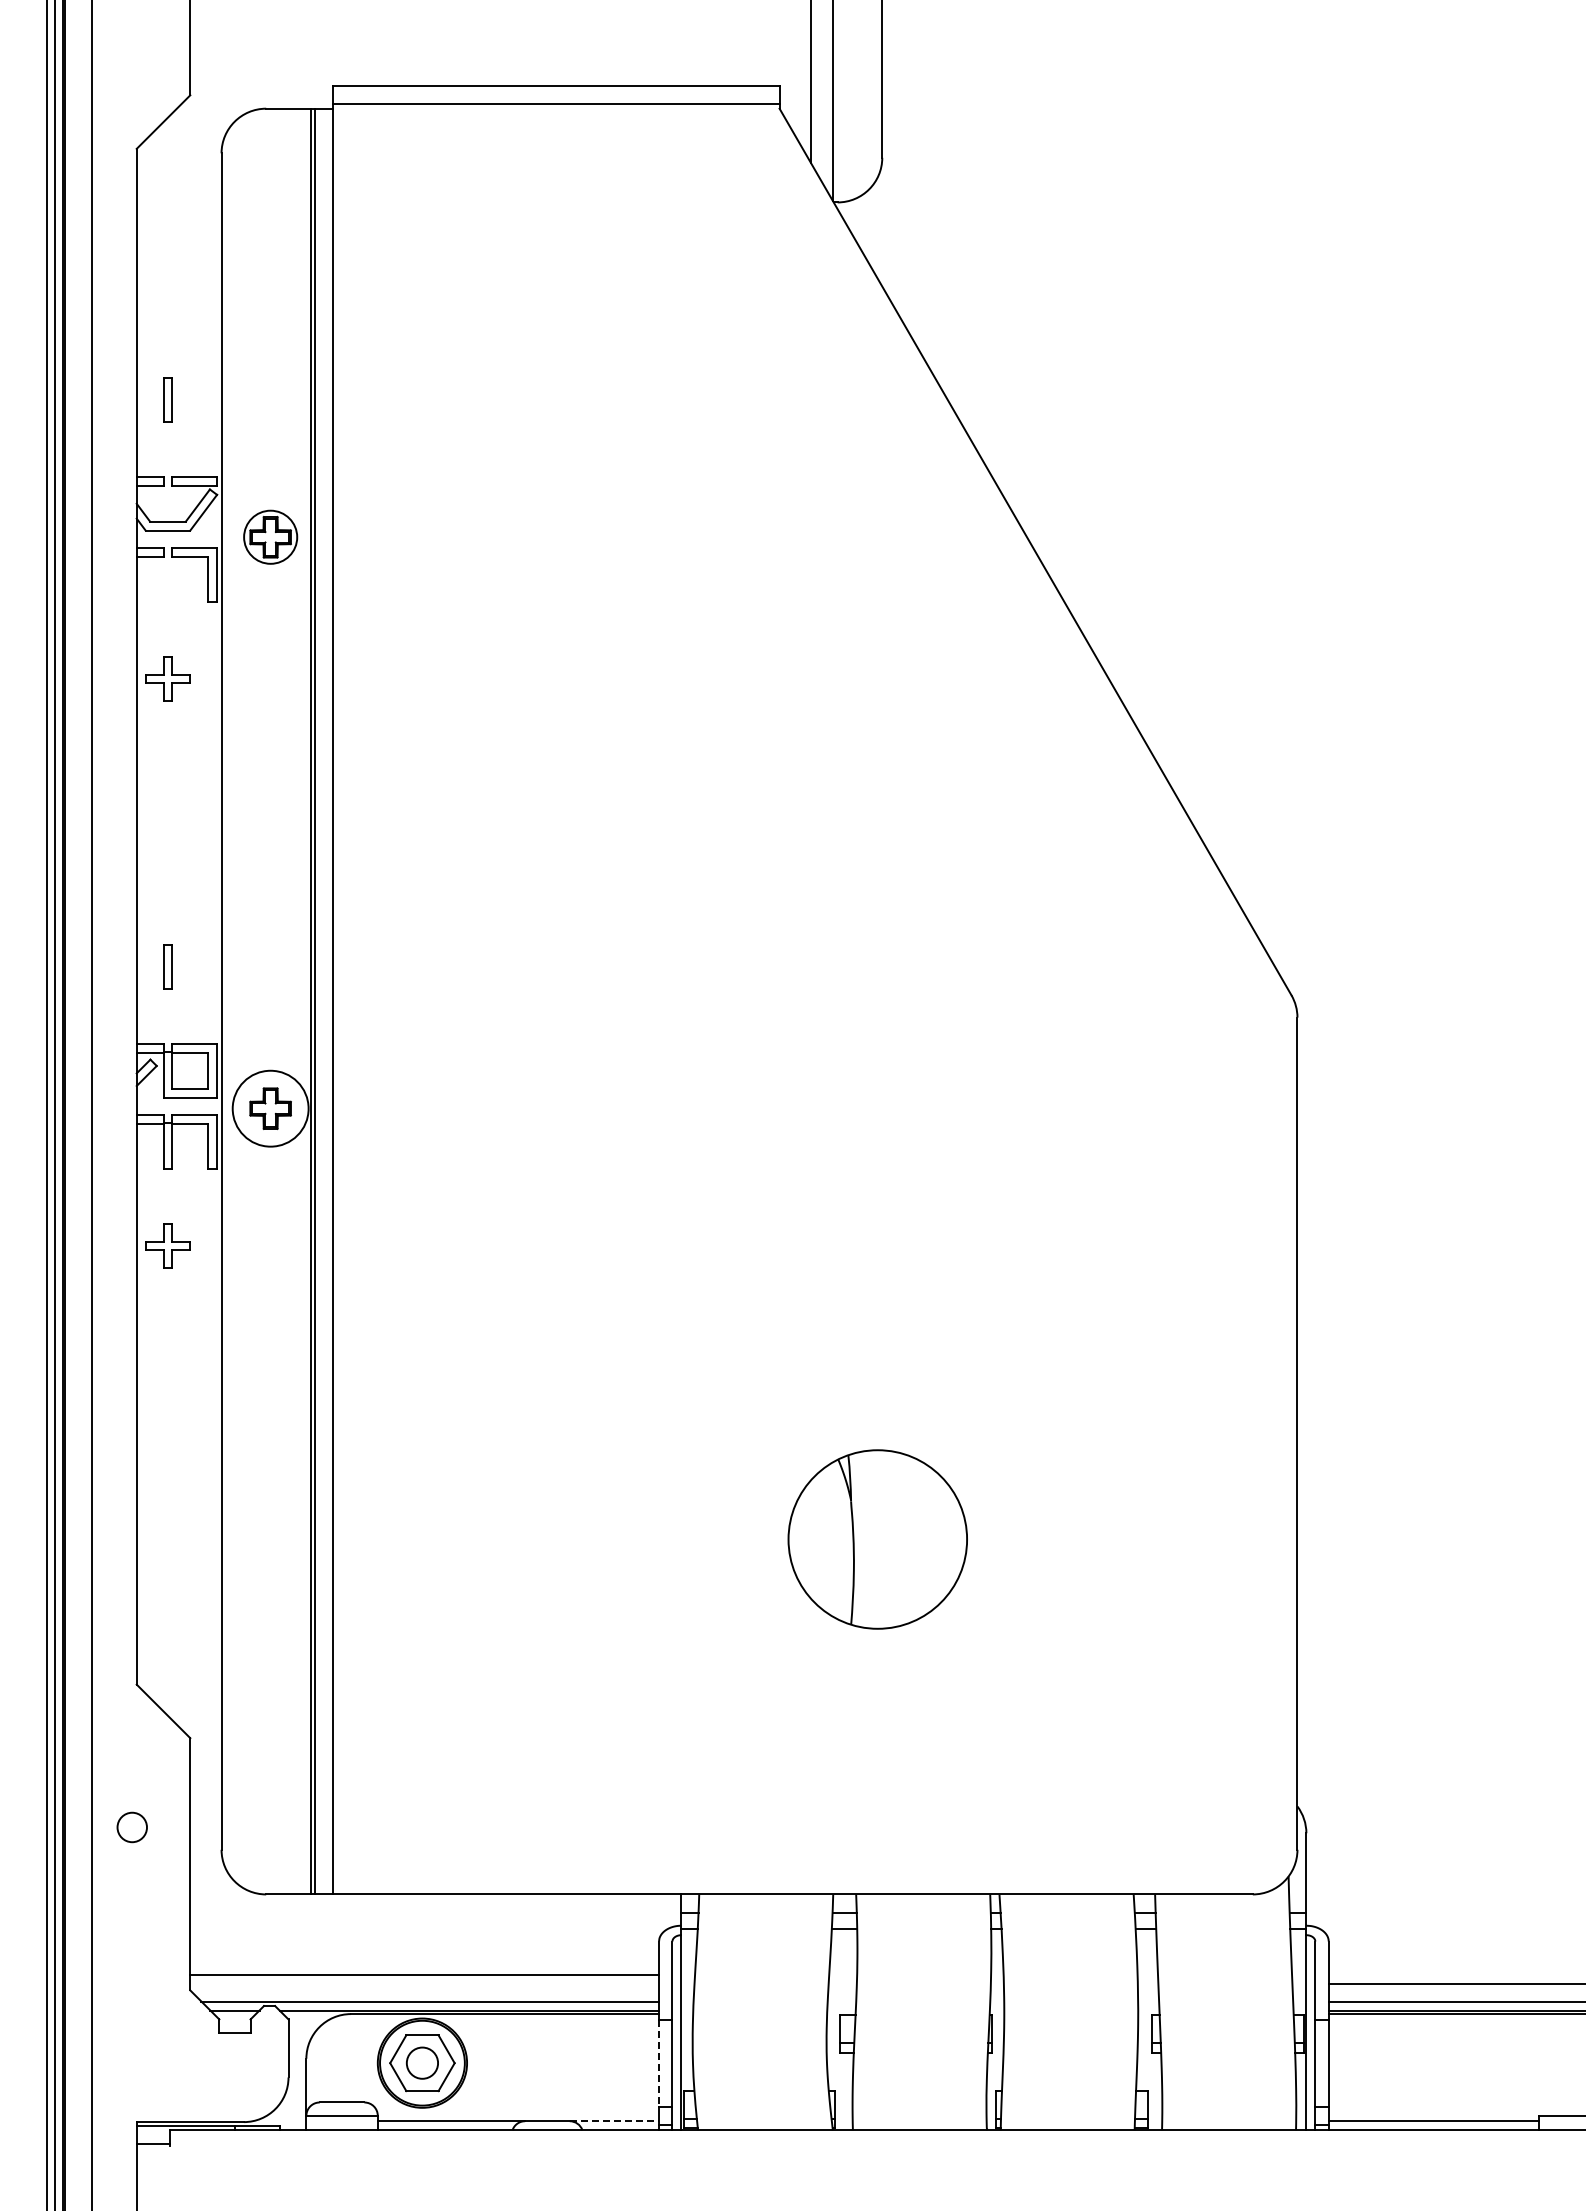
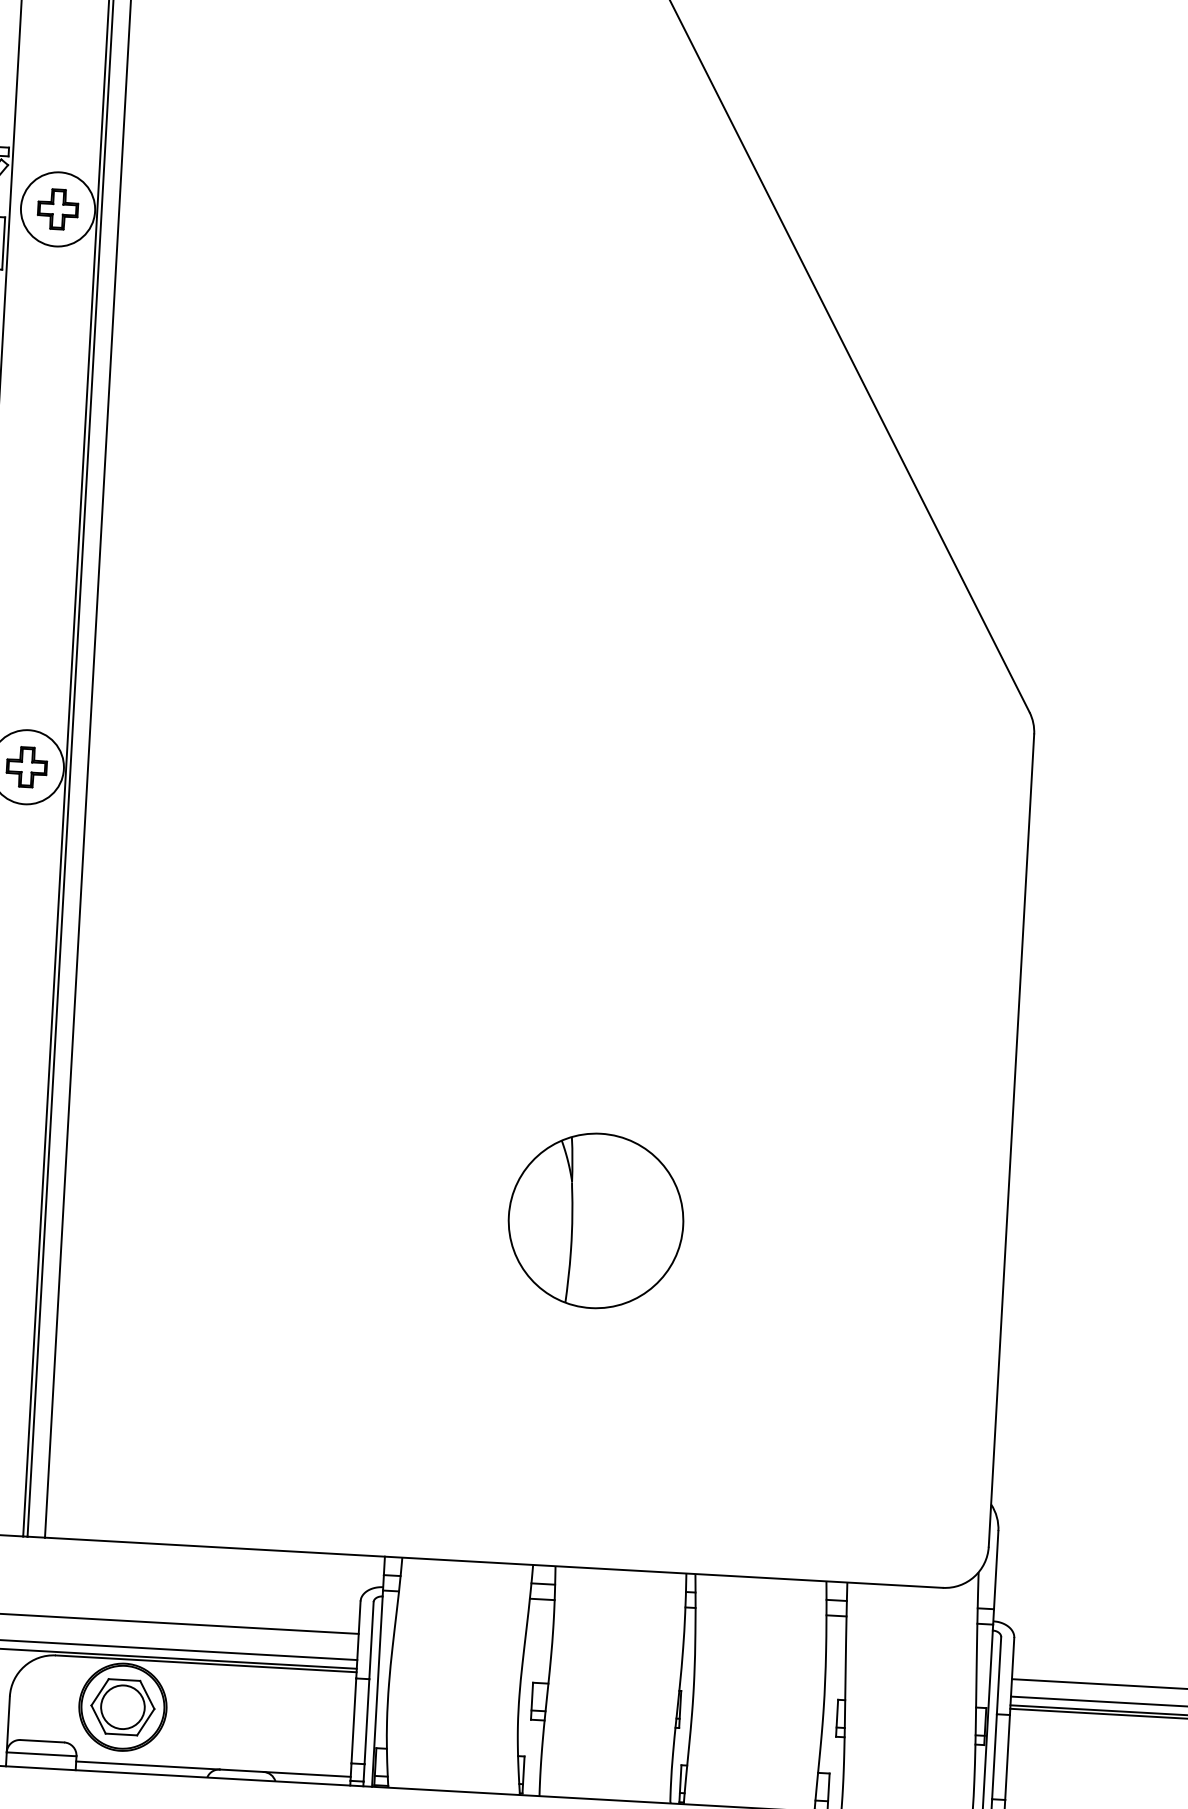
circle: (270, 537) -> (57, 209), size x1.43
circle: (422, 2062) -> (123, 1706), size x1.43
line: (659, 2063) -> (354, 1720), dashed -> solid
line: (614, 2121) -> (307, 1774), dashed -> solid

